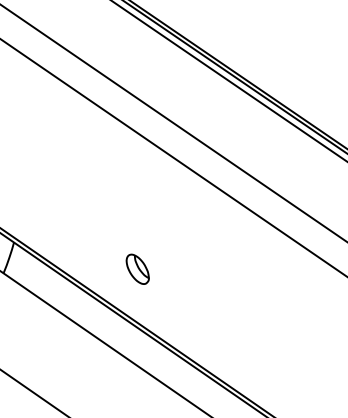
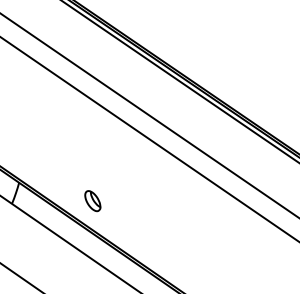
part: (137, 269) -> (92, 201), moved

